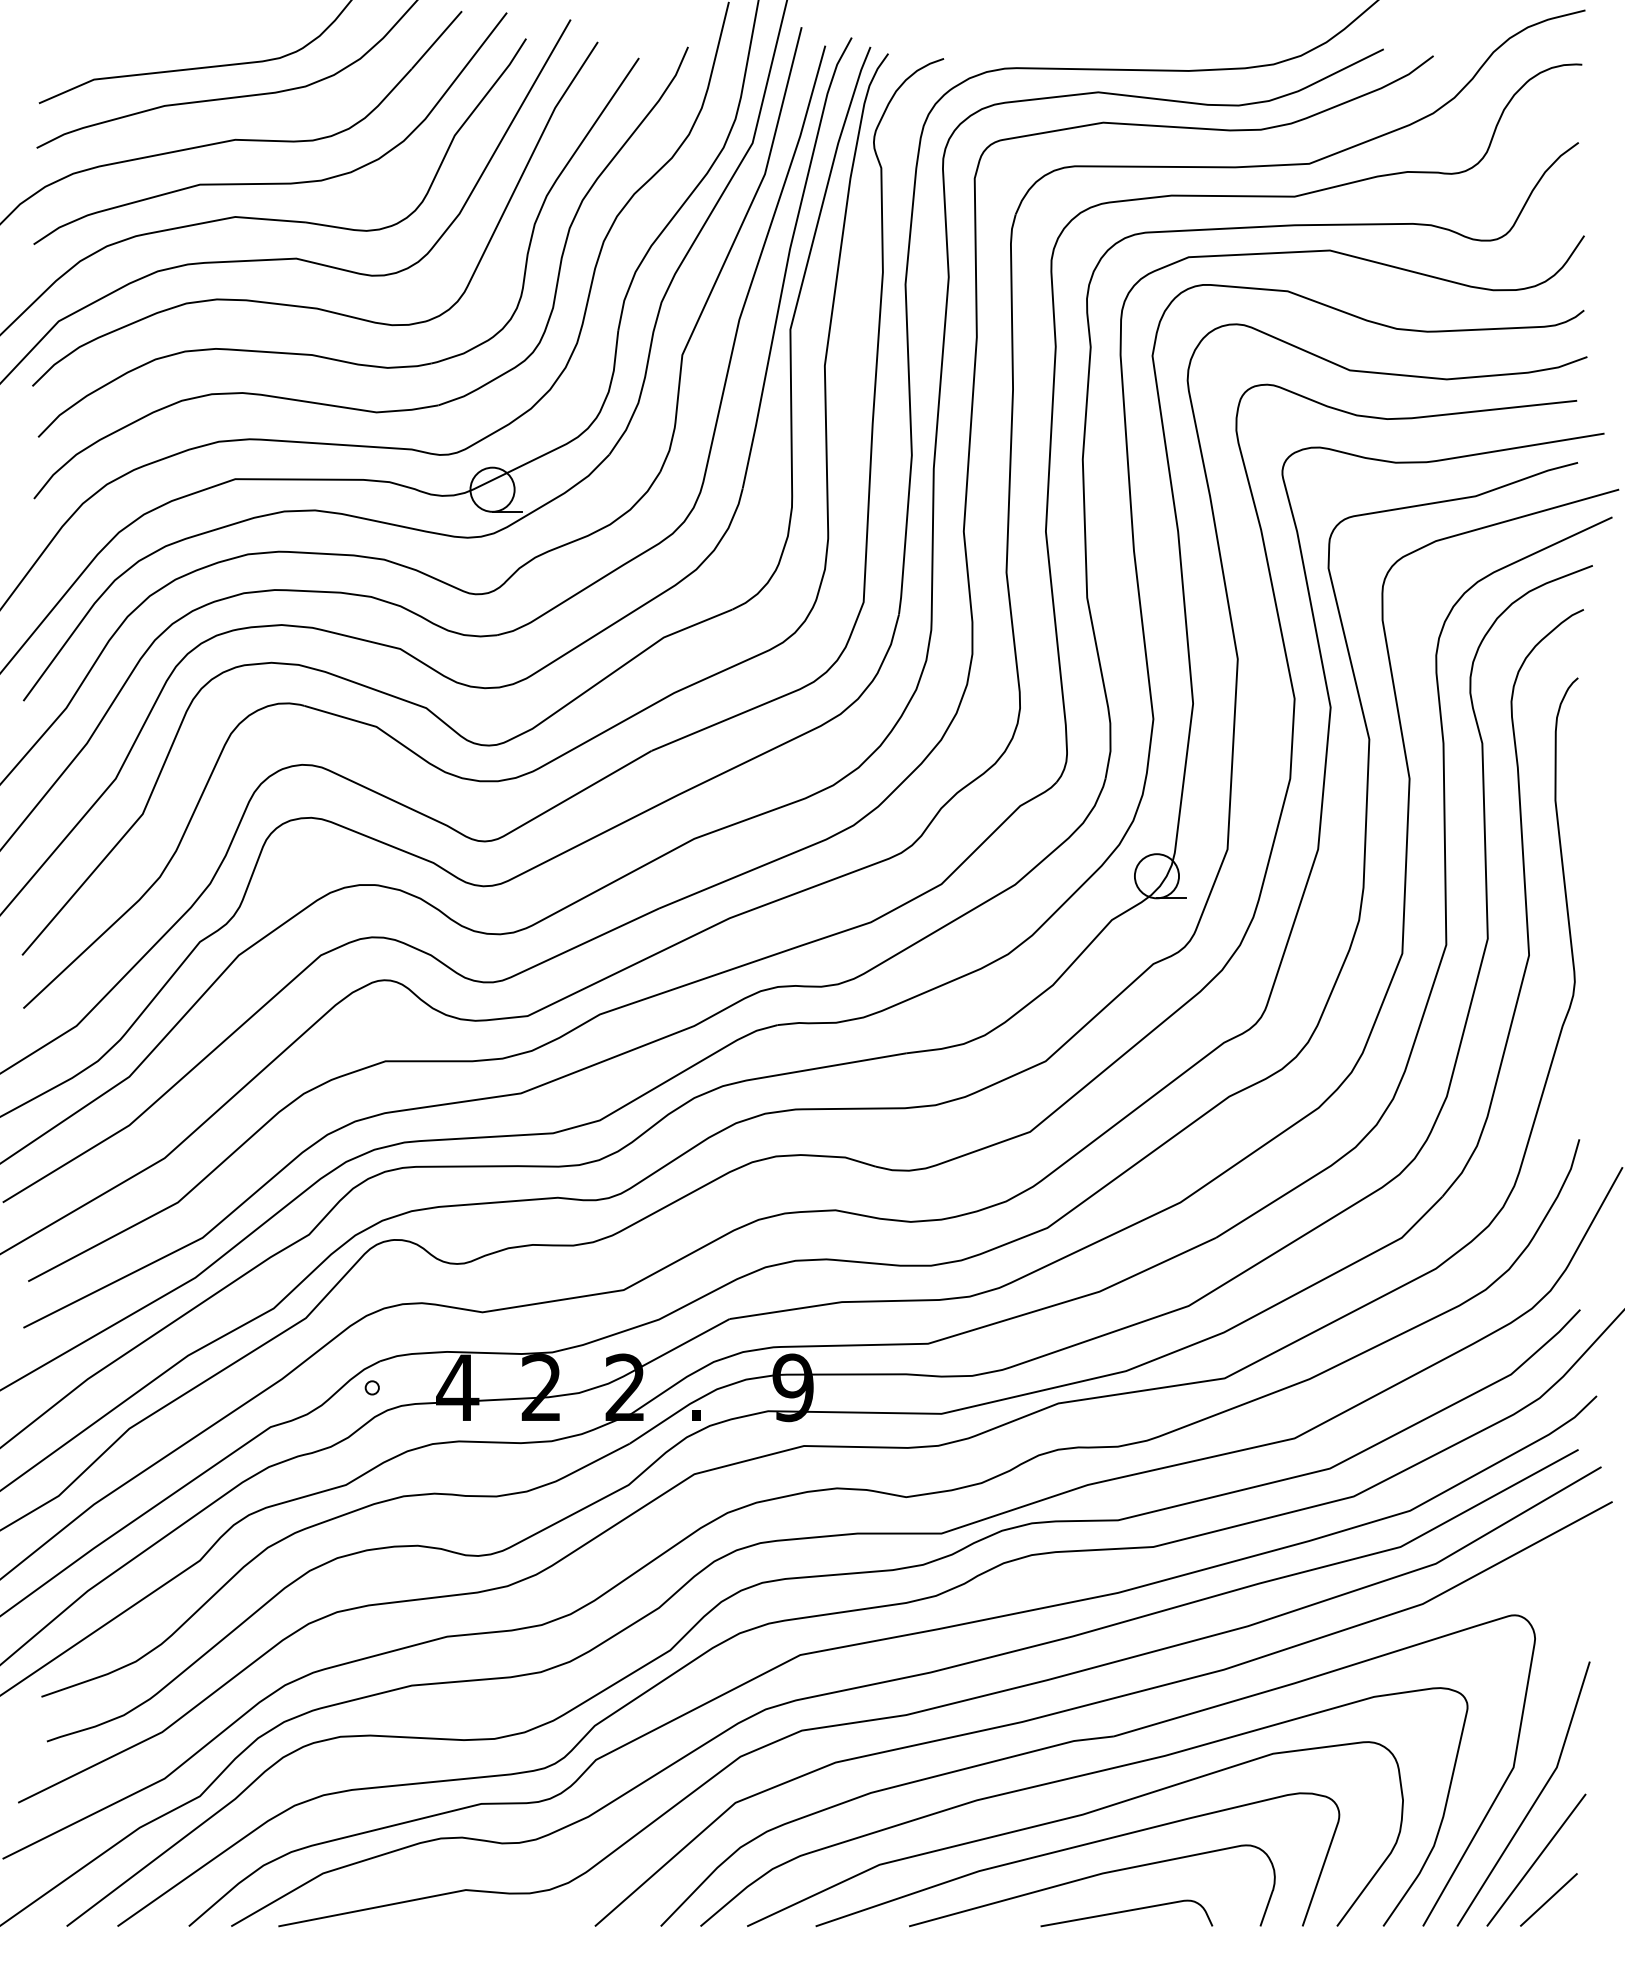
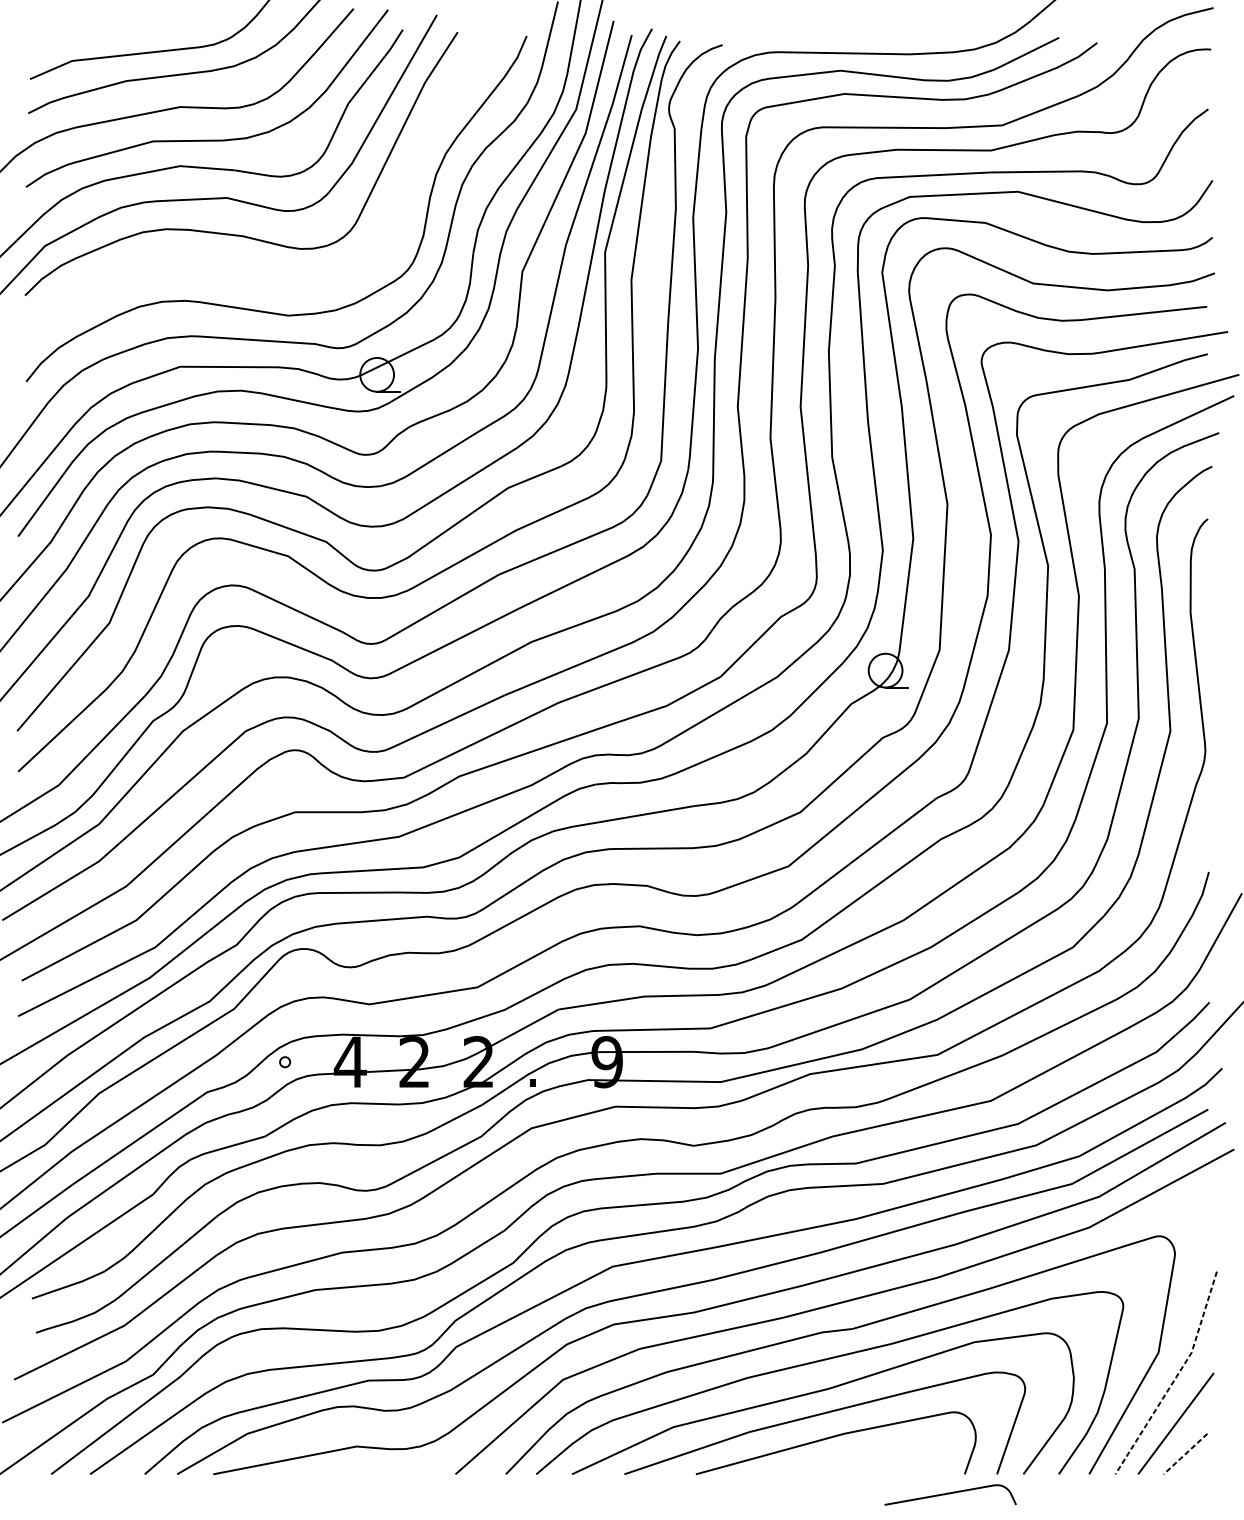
part: (315, 354) -> (241, 271), removed
line: (1536, 1799) -> (1176, 1377), solid -> dashed
line: (1548, 1899) -> (1185, 1453), solid -> dashed
curve: (1125, 1912) -> (949, 1494), moved

